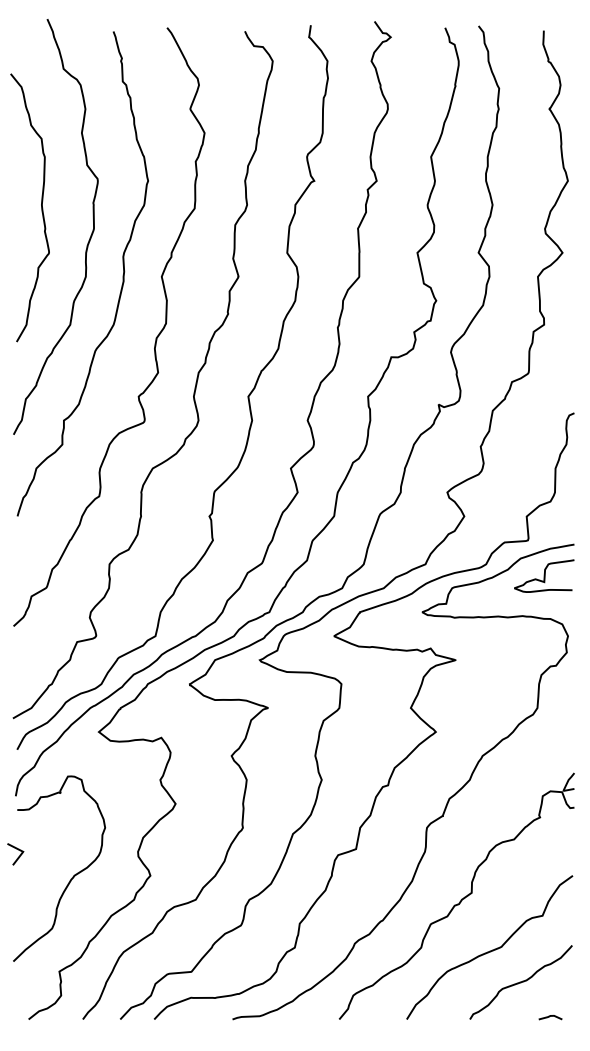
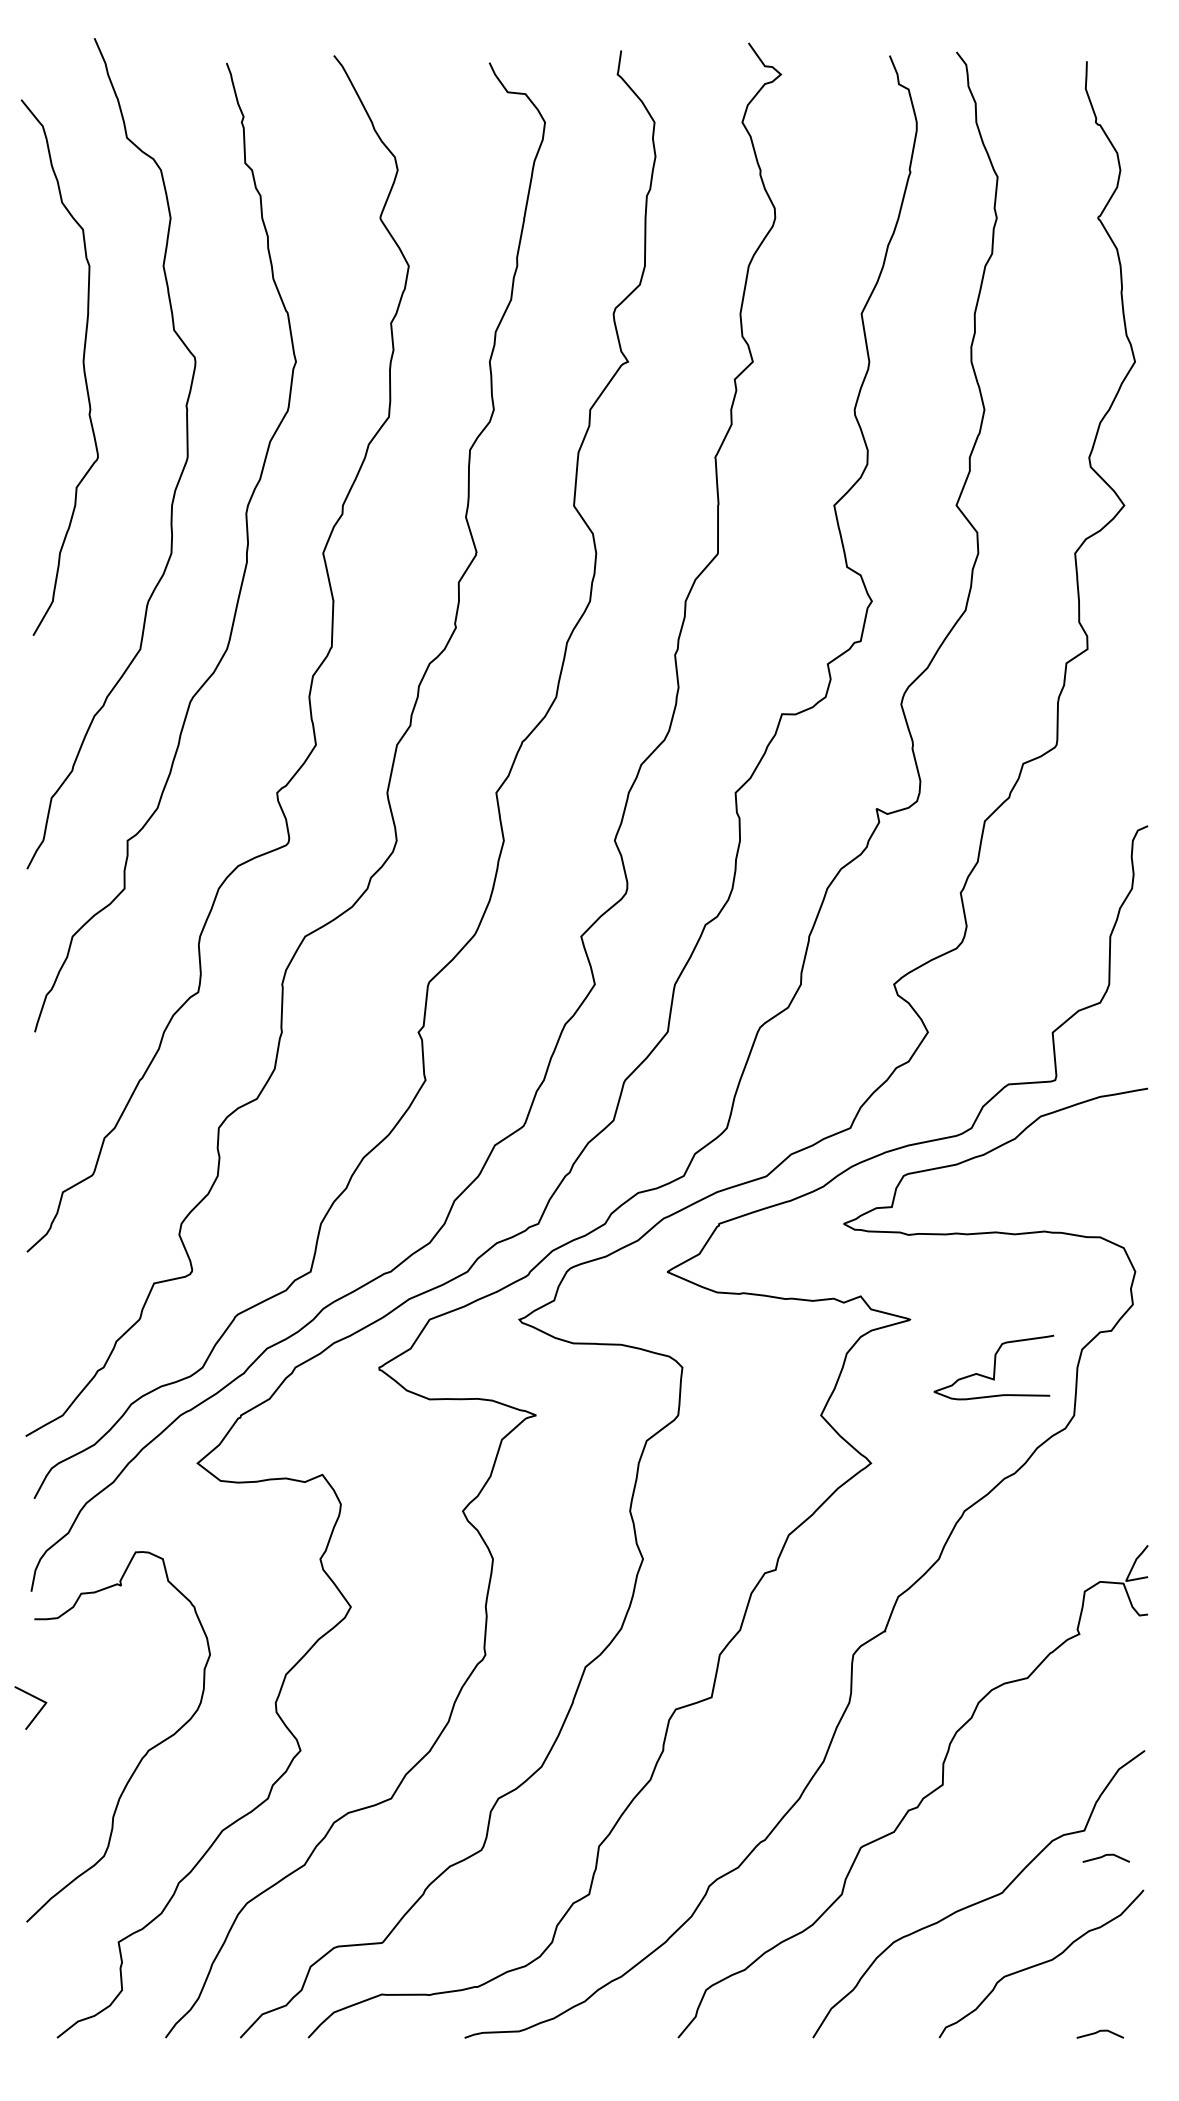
curve: (41, 207) -> (82, 366), moved
curve: (544, 575) -> (994, 1366), moved
line: (553, 928) -> (1106, 1856), added

